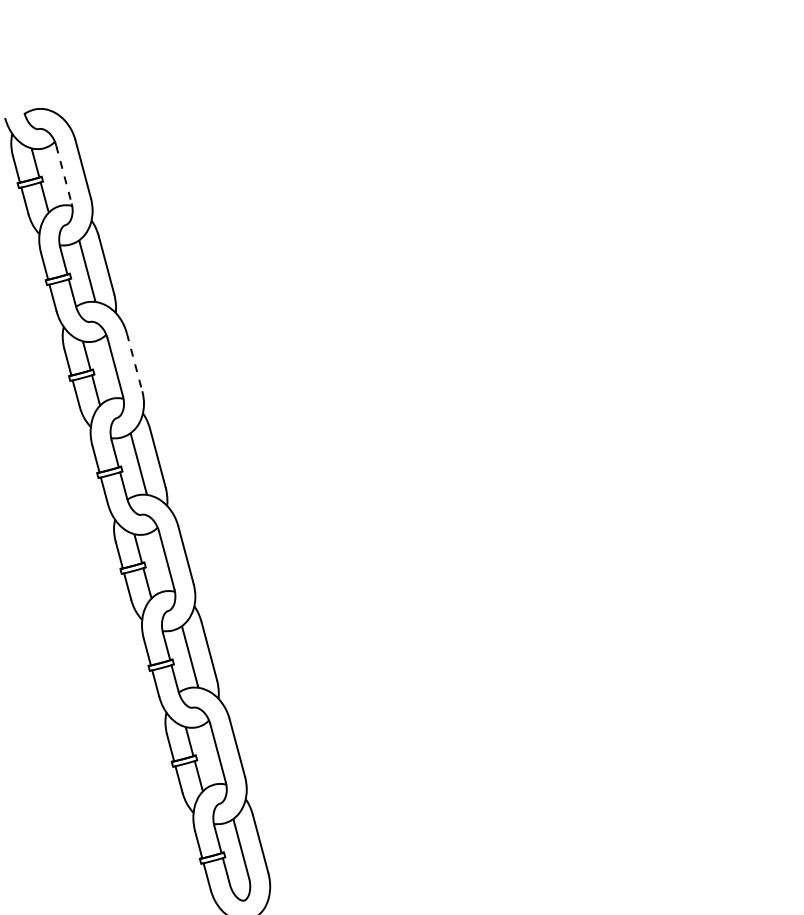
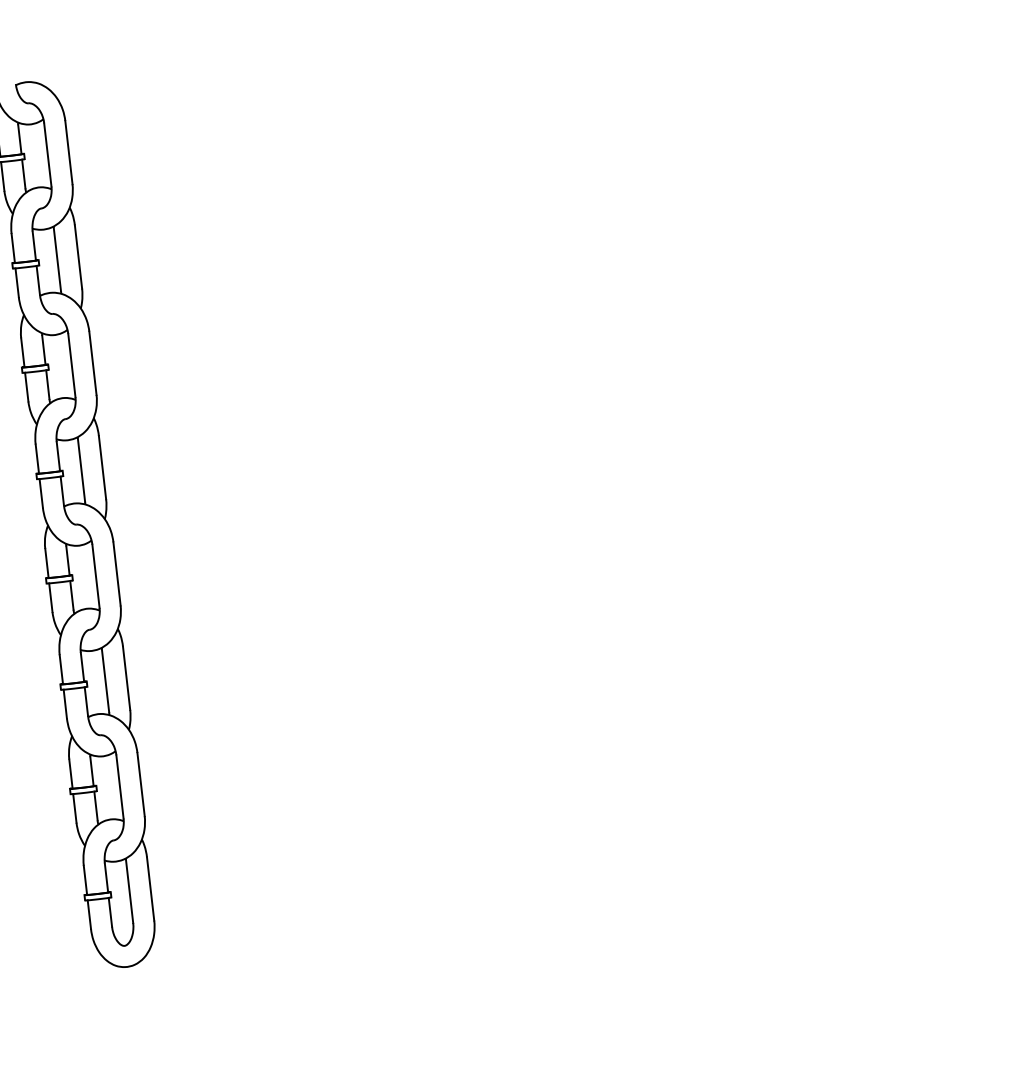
line: (63, 175) -> (47, 155), dashed -> solid
line: (134, 362) -> (92, 363), dashed -> solid

